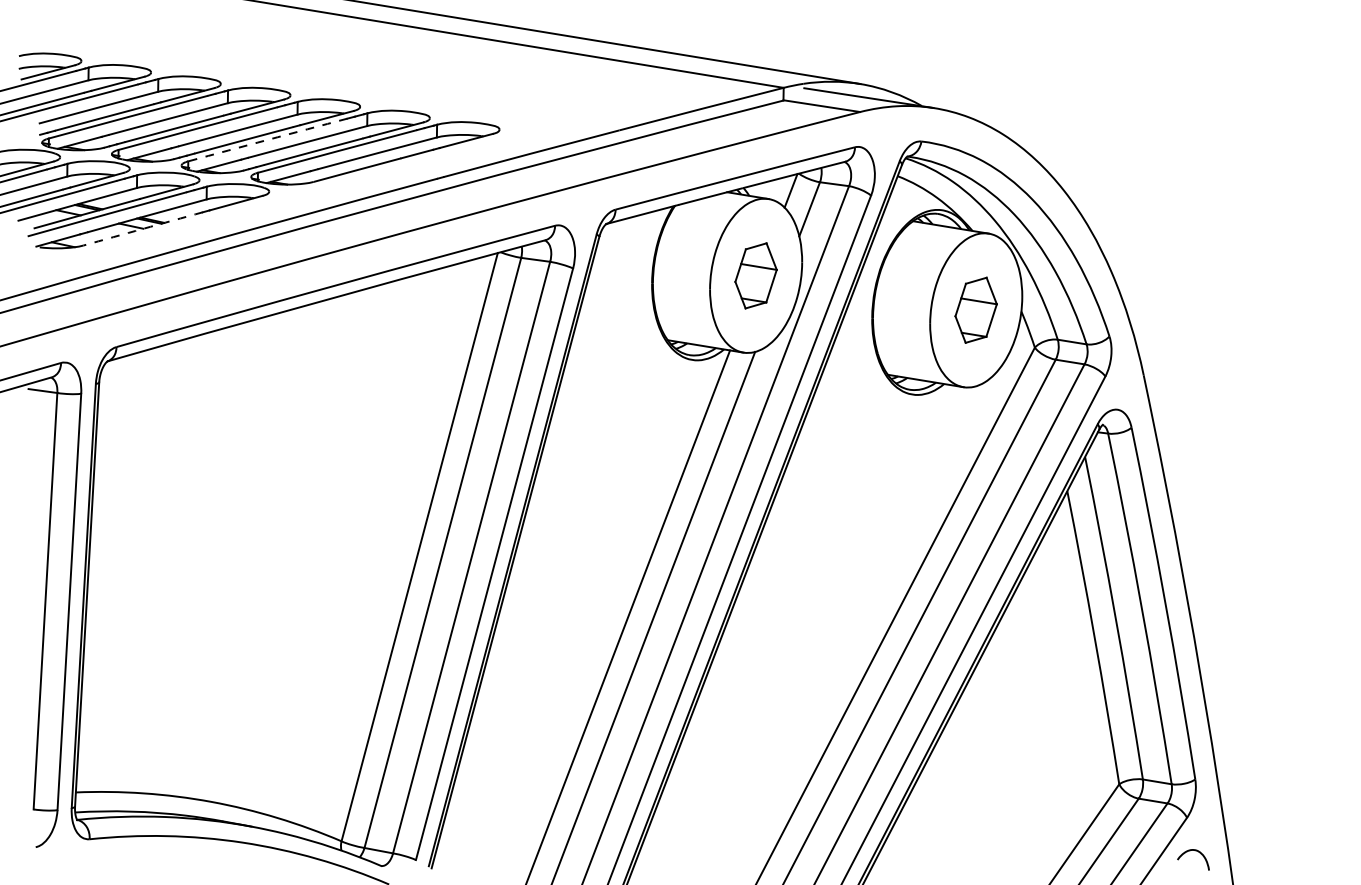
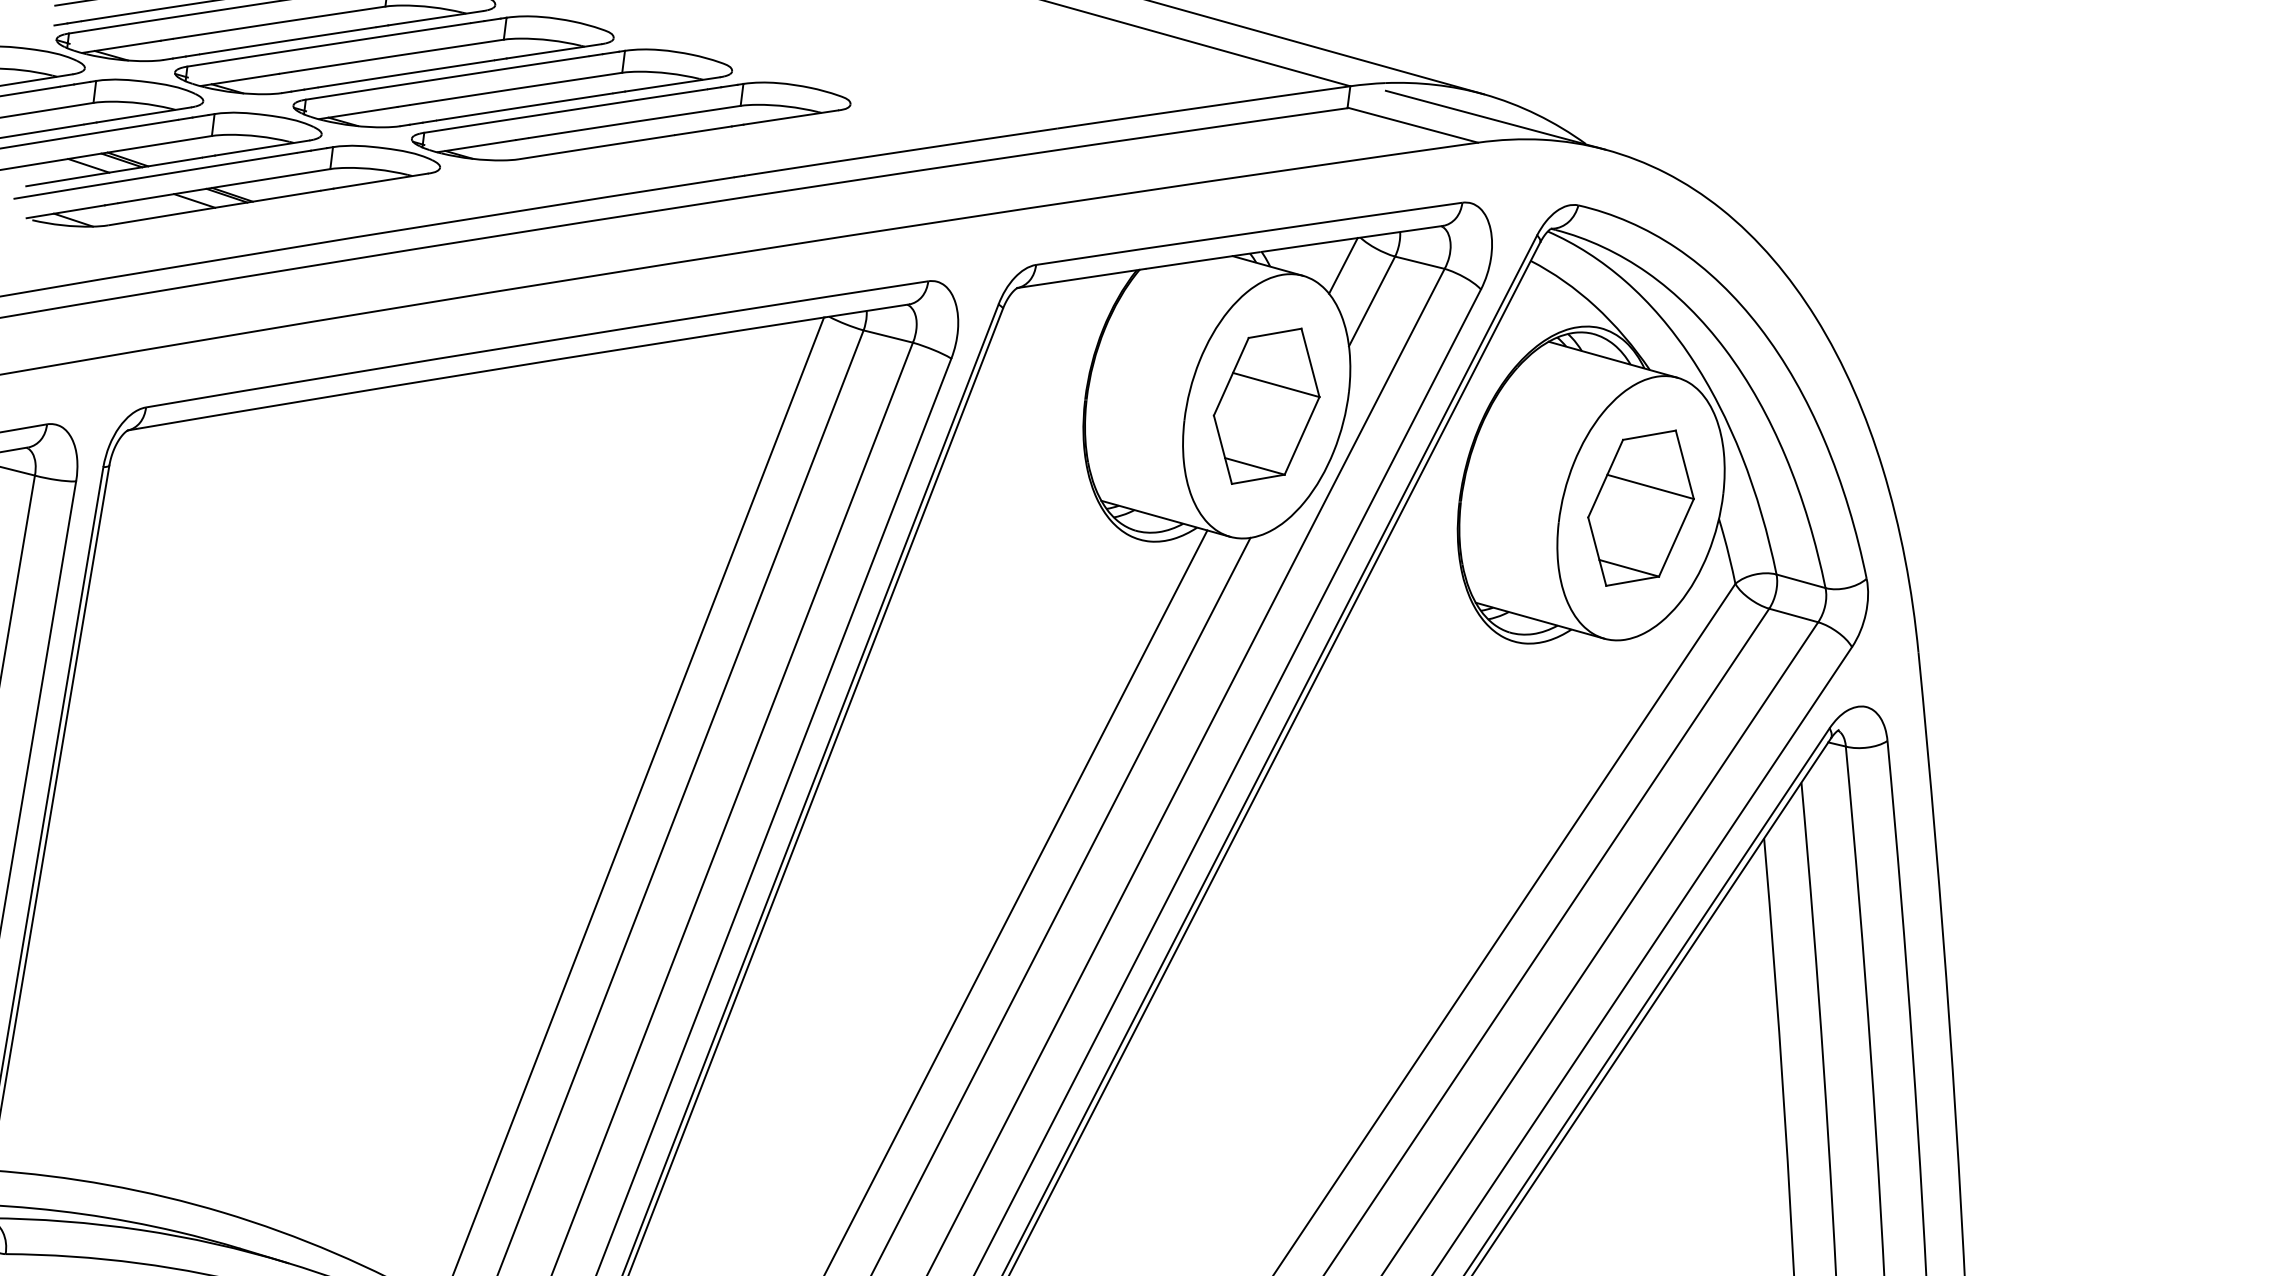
arc: (267, 139) -> (447, 76), dashed -> solid
arc: (143, 228) -> (215, 207), dashed -> solid
part: (755, 275) -> (1265, 405), size x1.43
part: (975, 309) -> (1639, 506), size x1.43

